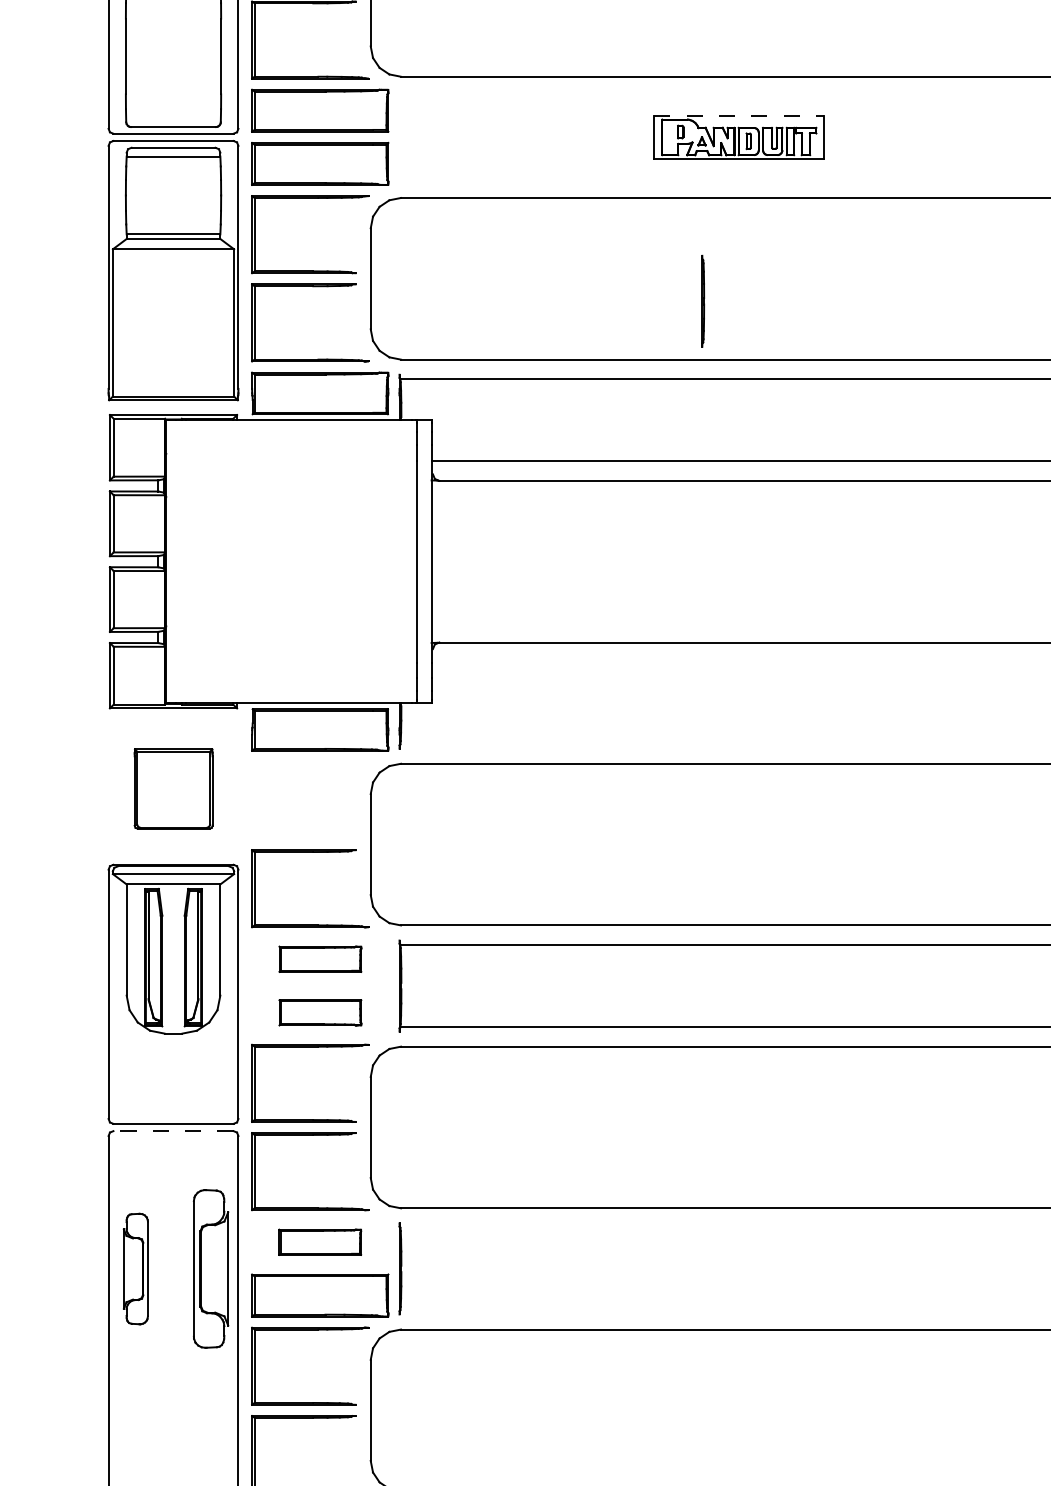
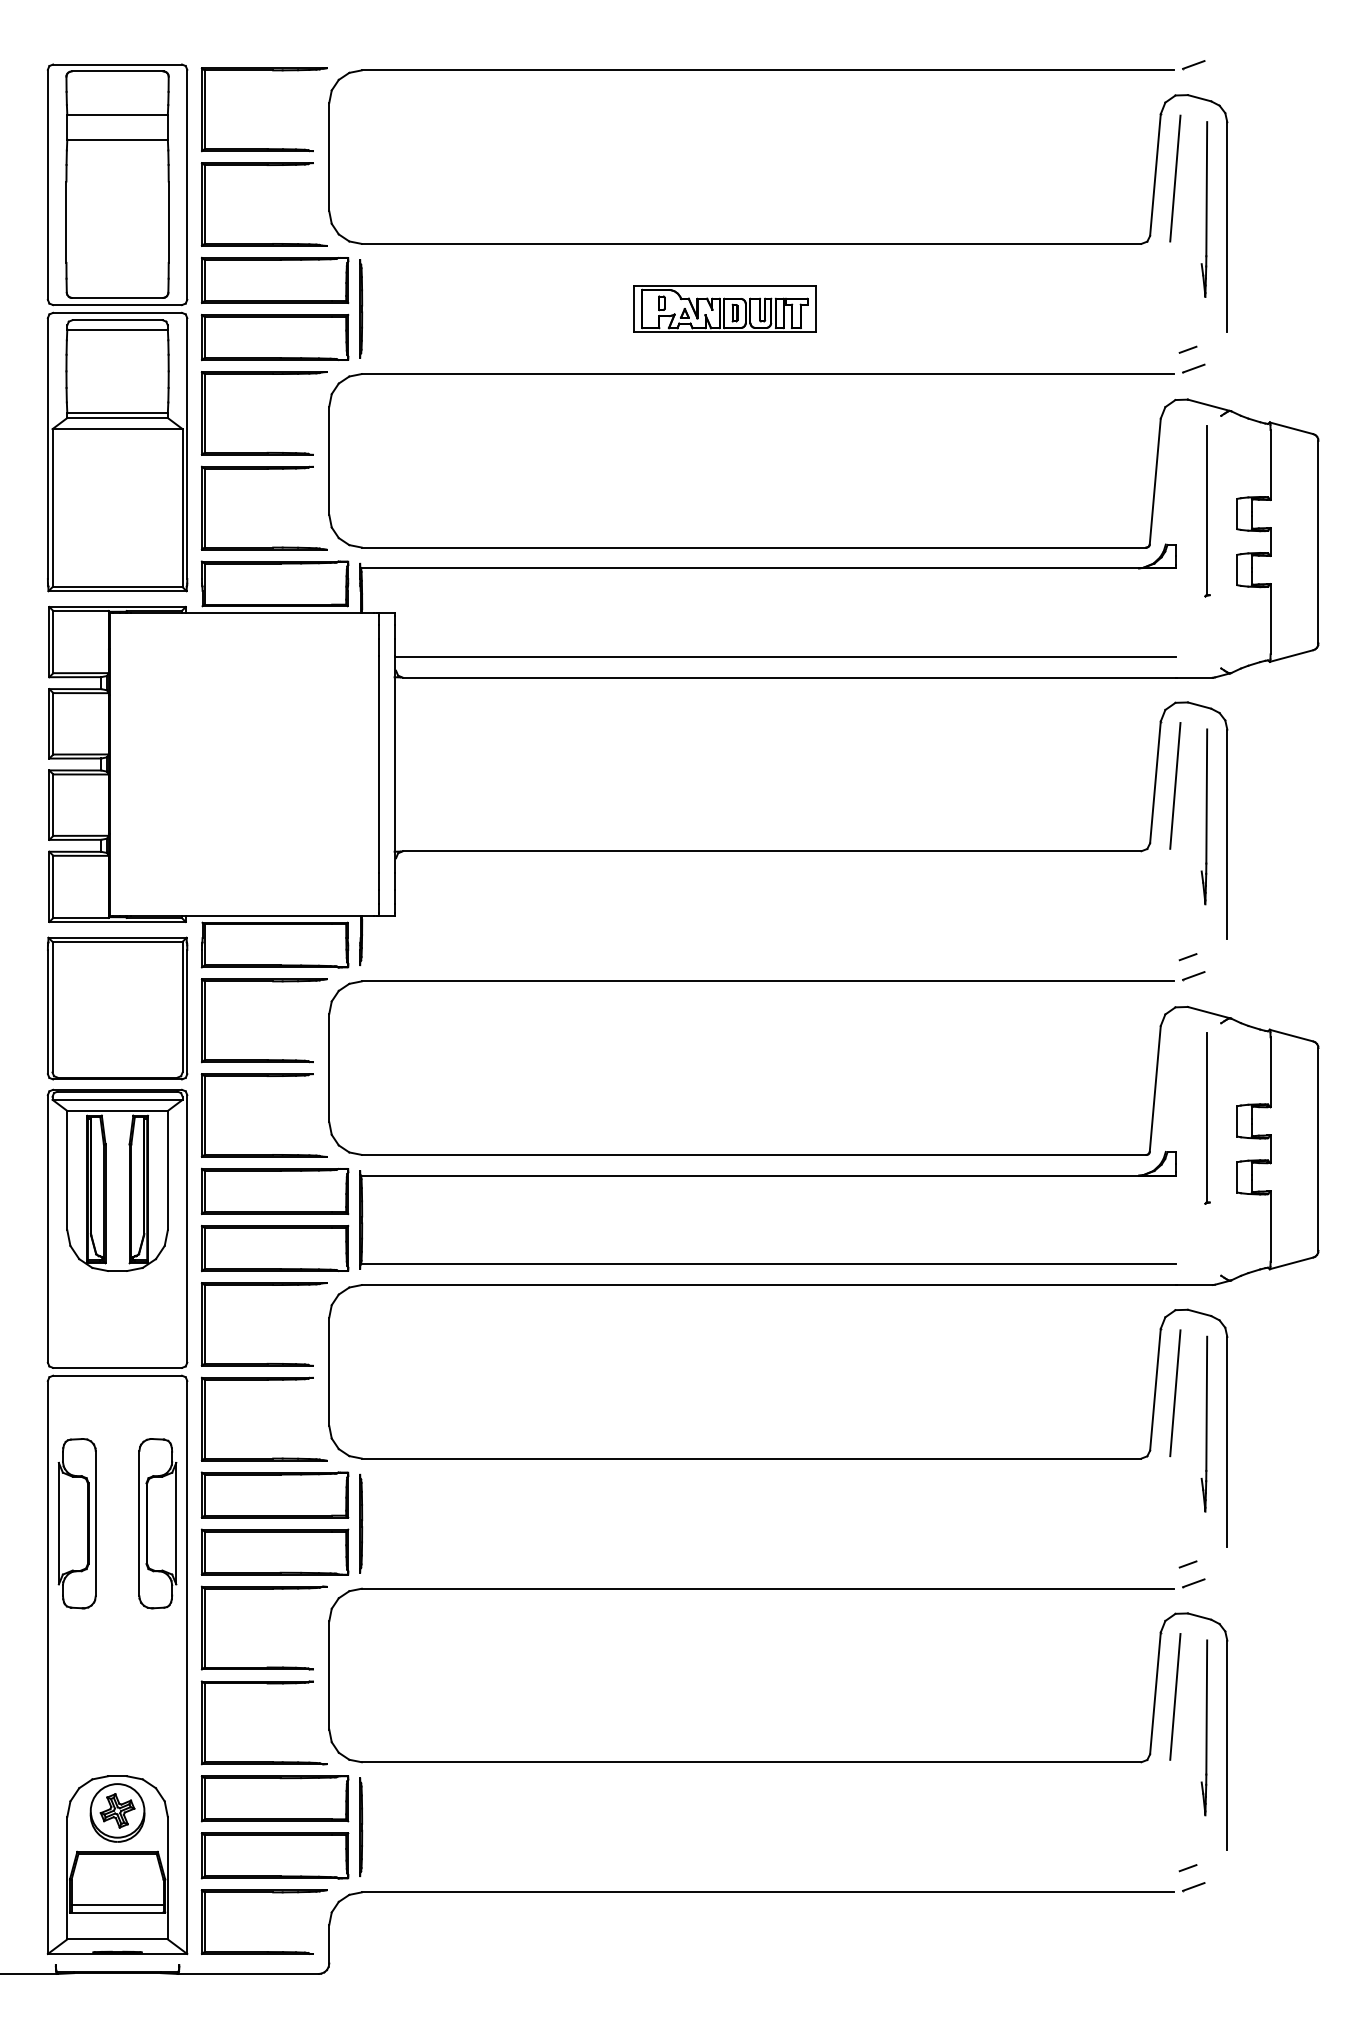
line: (739, 115) -> (725, 285), dashed -> solid
line: (703, 300) -> (361, 308), moved
part: (309, 763) -> (263, 981), added
part: (173, 789) -> (117, 1008), size x1.67
part: (320, 958) -> (275, 1190), size x1.67
part: (320, 1012) -> (275, 1248), size x1.67
line: (173, 1130) -> (117, 1375), dashed -> solid
part: (319, 1241) -> (274, 1494), size x1.67
part: (135, 1268) -> (76, 1523), size x1.43

